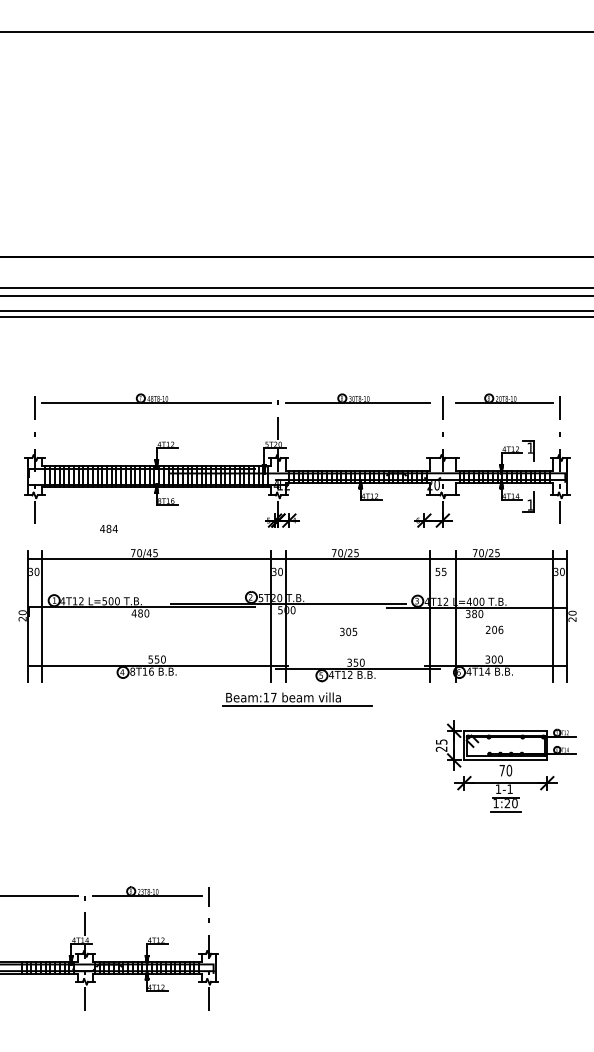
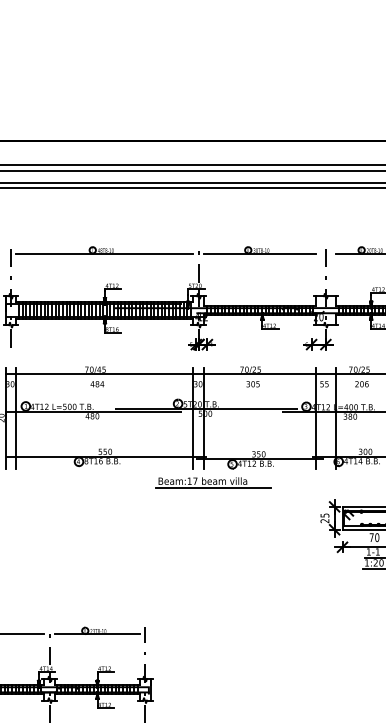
text: (108, 528) -> (97, 383), moved
text: (494, 629) -> (361, 383), moved
text: (348, 631) -> (253, 383), moved

